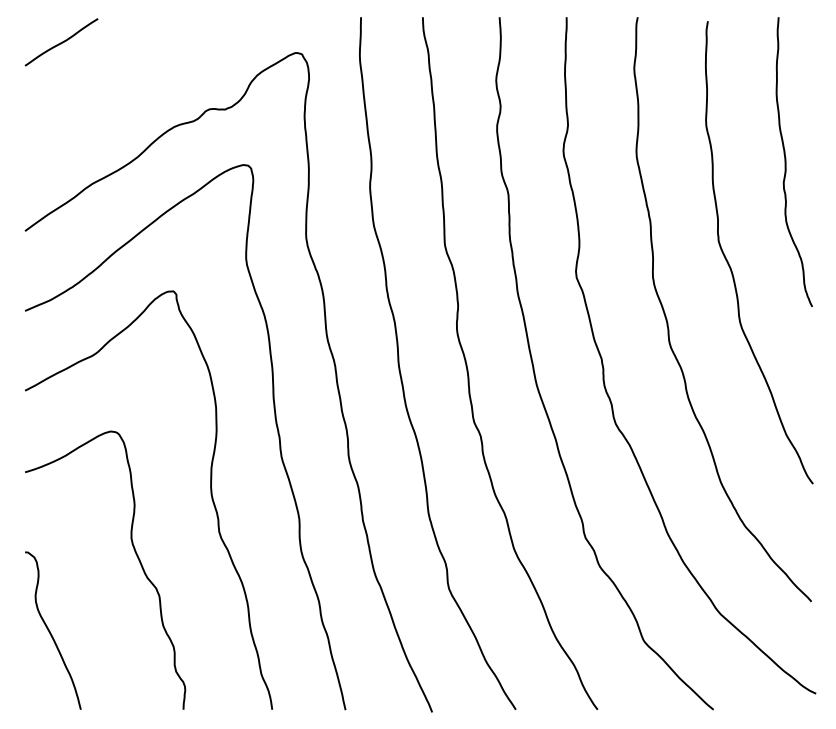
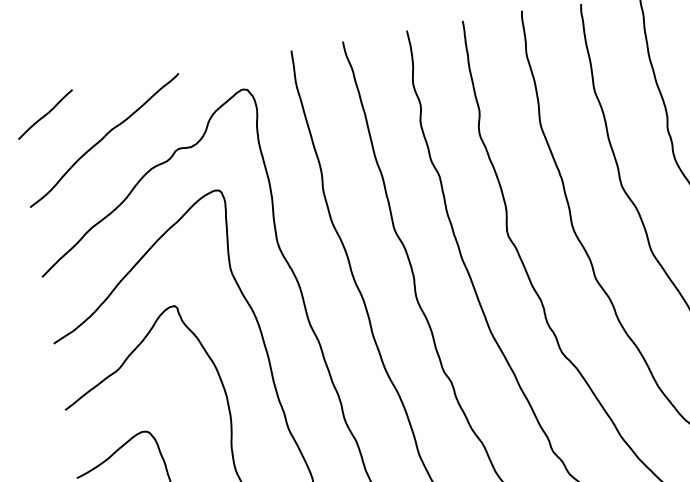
curve: (124, 82) -> (103, 139), added

